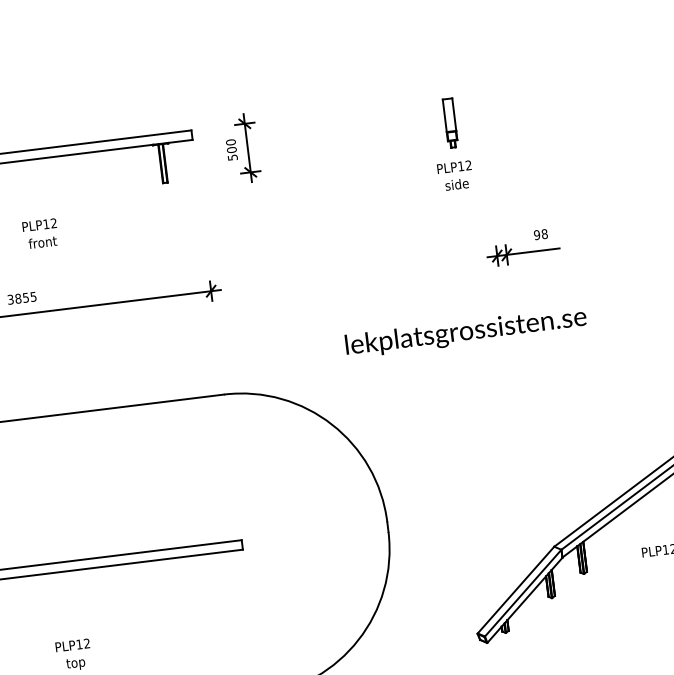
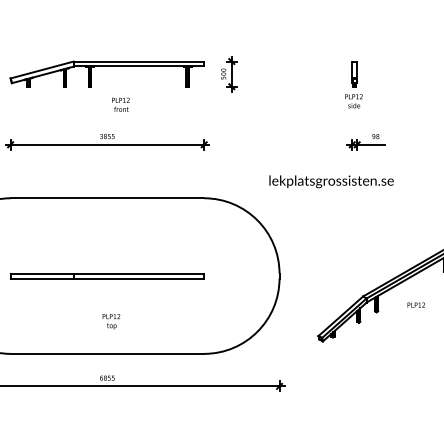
part: (450, 143) -> (353, 84), moved

